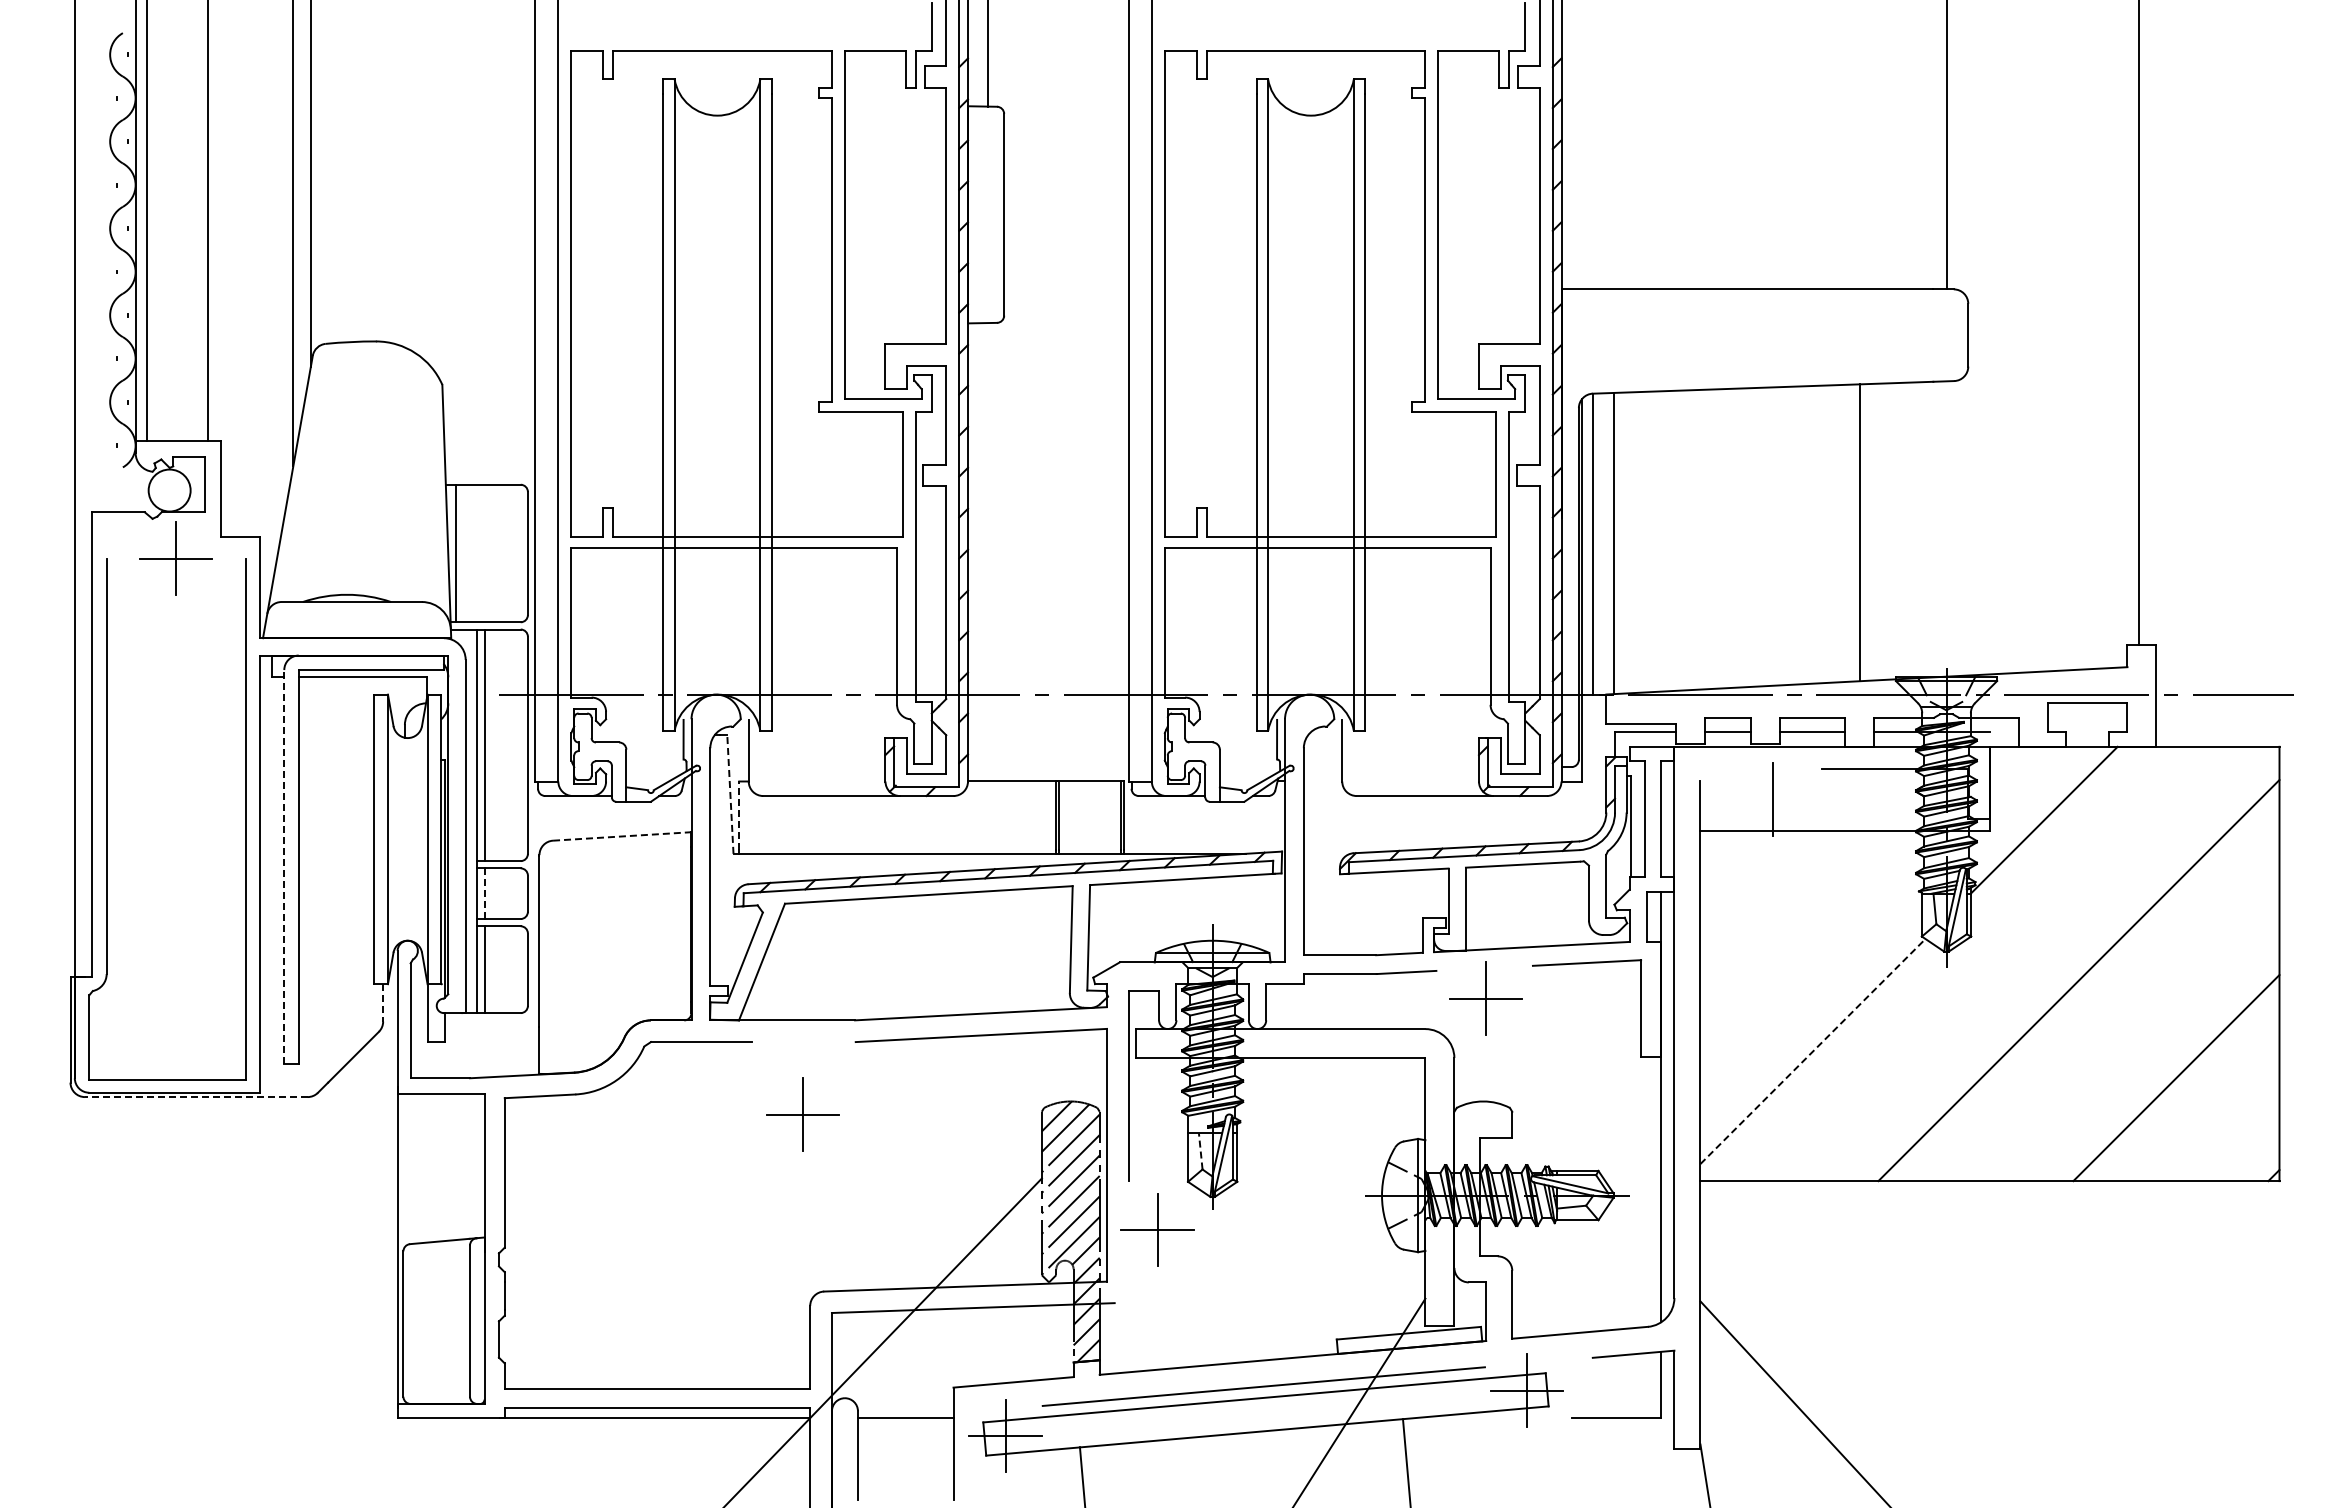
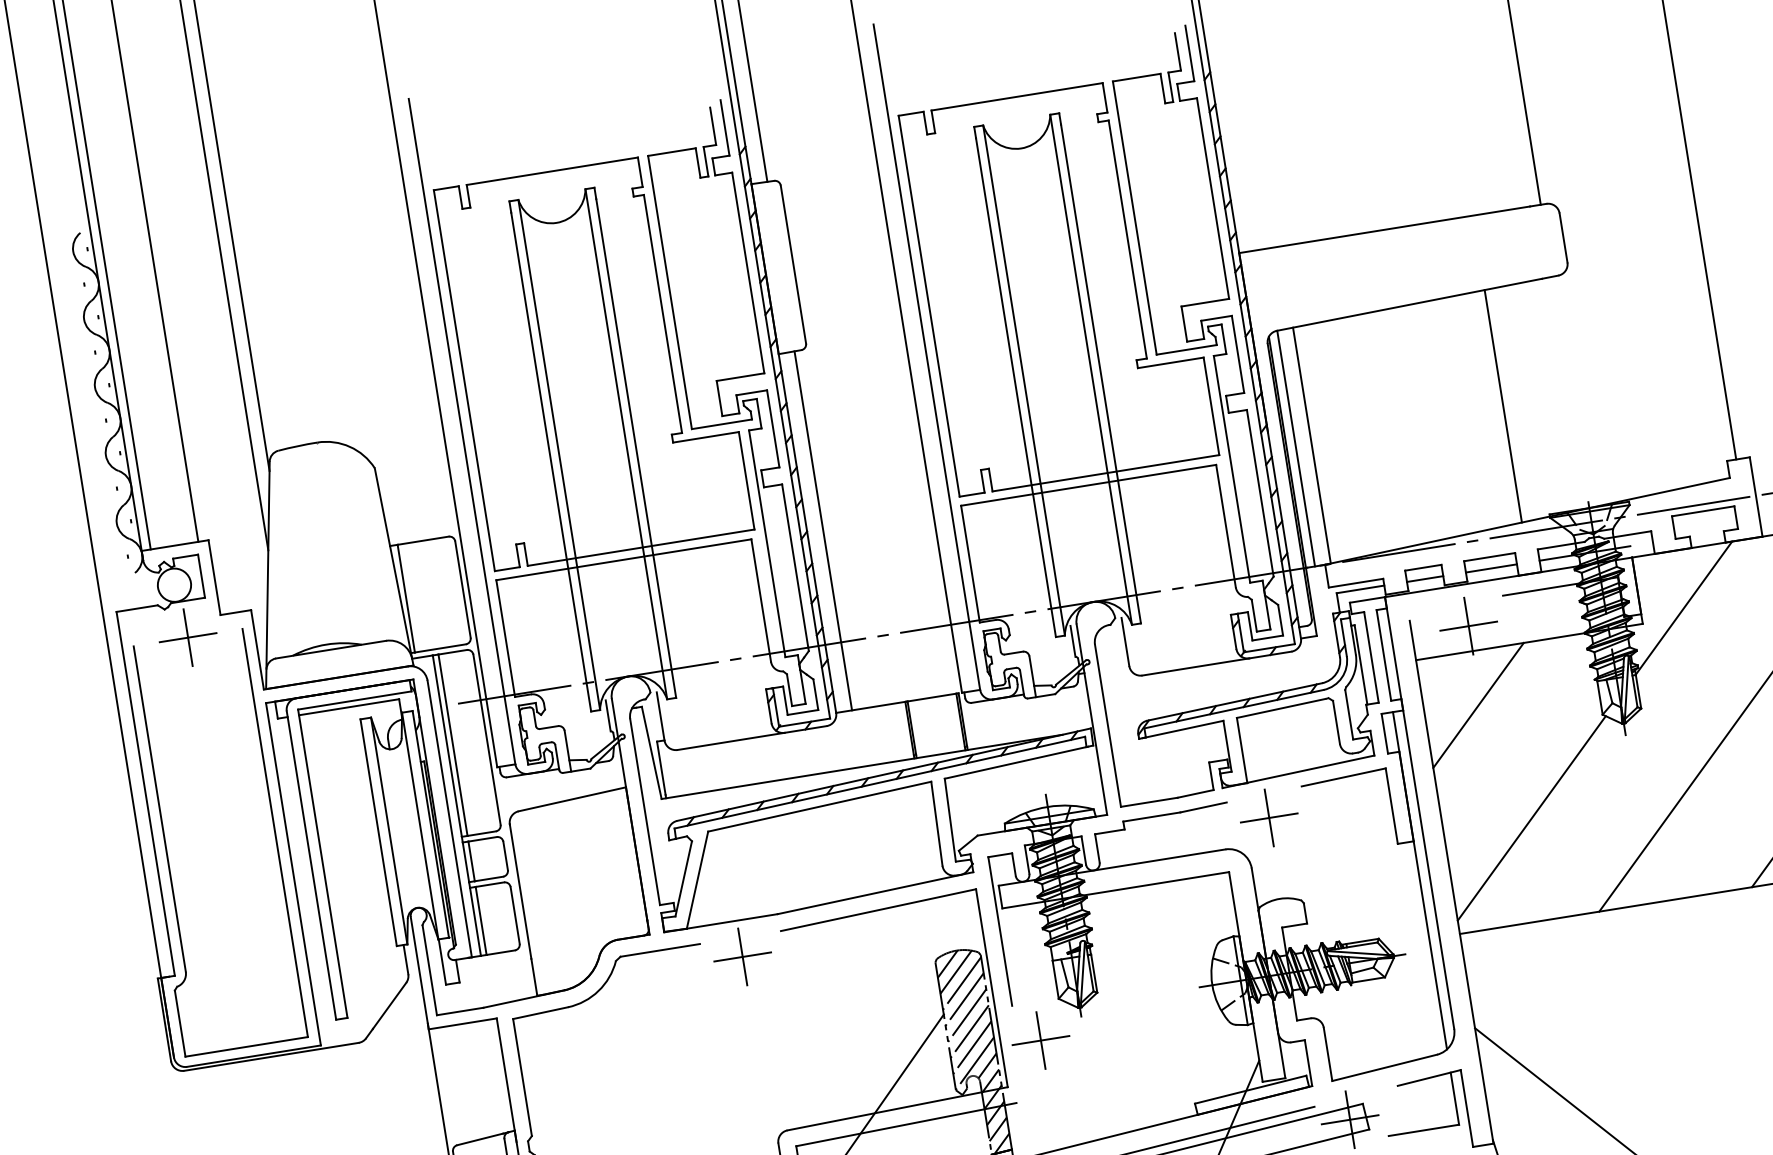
line: (988, 552) -> (823, 531), added
line: (730, 794) -> (651, 752), dashed -> solid
line: (1772, 799) -> (1468, 626), added
line: (739, 815) -> (661, 768), dashed -> solid
line: (622, 836) -> (572, 799), dashed -> solid
line: (284, 866) -> (311, 865), dashed -> solid
line: (484, 894) -> (471, 862), dashed -> solid
line: (1769, 900) -> (1478, 705), added
line: (383, 1002) -> (406, 959), dashed -> solid
line: (1813, 1051) -> (1532, 818), dashed -> solid
line: (195, 1097) -> (270, 1057), dashed -> solid
part: (802, 1114) -> (742, 956), moved
line: (1200, 1150) -> (1064, 972), dashed -> solid

